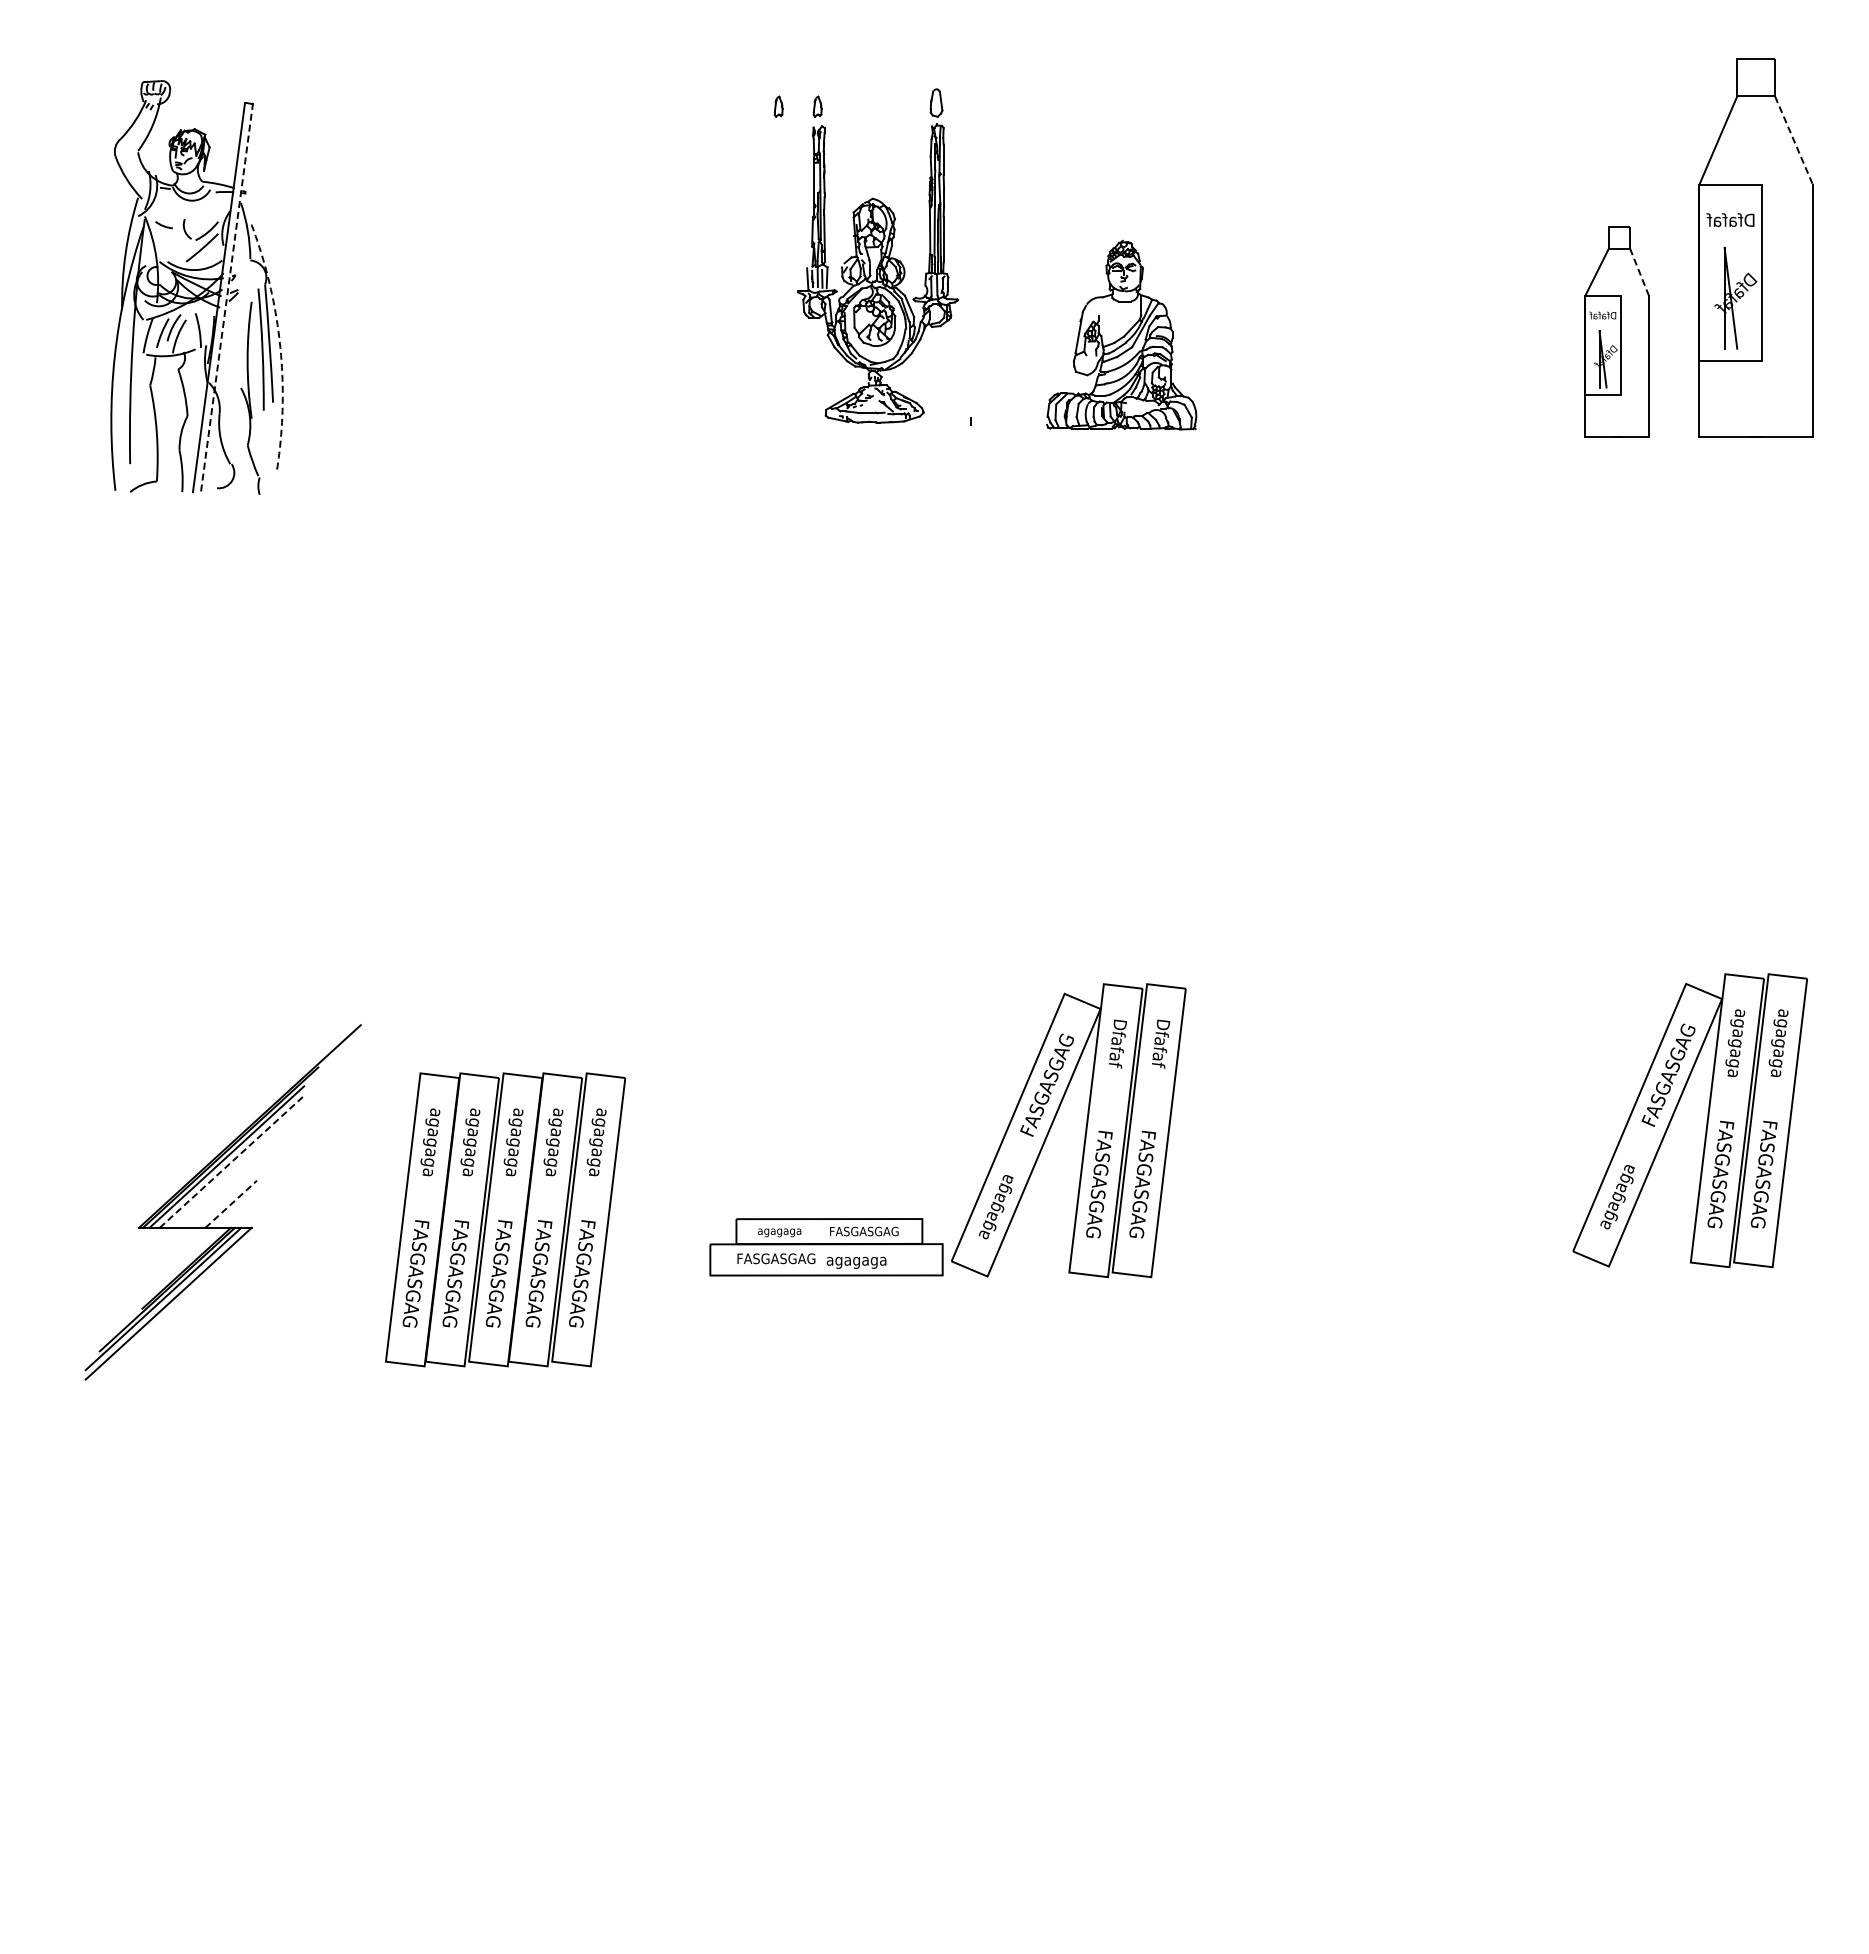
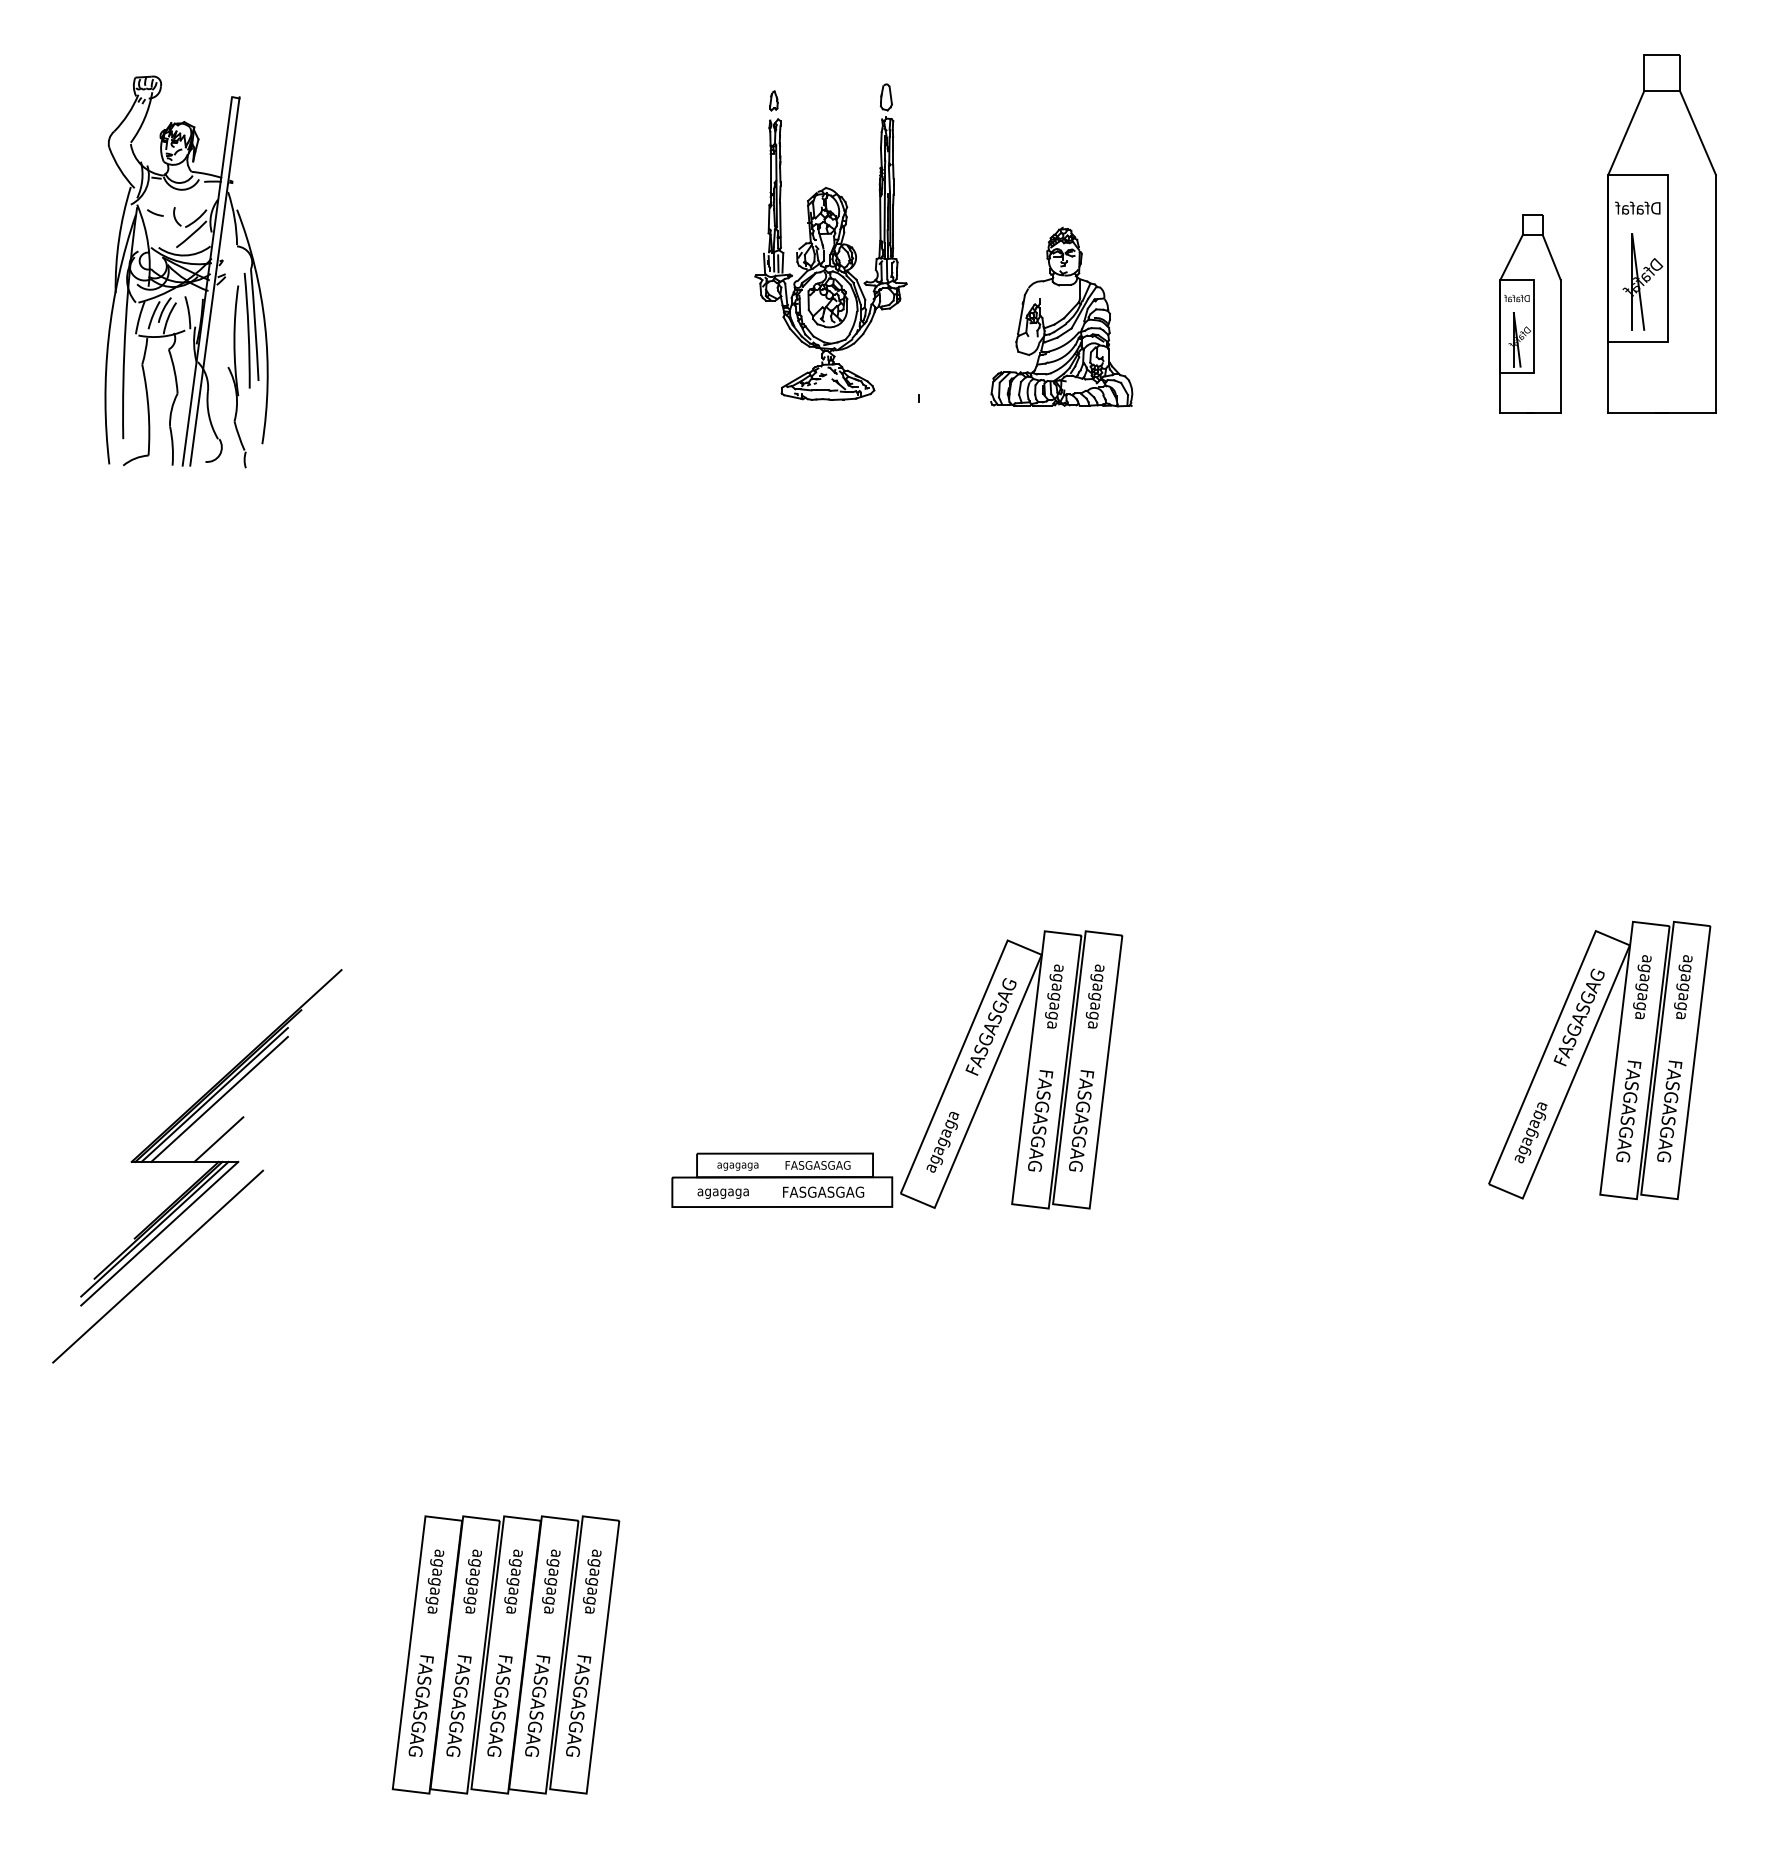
part: (778, 106) -> (736, 100), removed
line: (1794, 141) -> (1698, 133), dashed -> solid
line: (1639, 272) -> (1551, 257), dashed -> solid
line: (226, 298) -> (214, 282), dashed -> solid
arc: (280, 343) -> (265, 324), dashed -> solid
text: (1115, 1052) -> (1055, 995), Dfafaf -> agagaga
text: (1158, 1052) -> (1096, 995), Dfafaf -> agagaga
line: (231, 1161) -> (219, 1099), dashed -> solid
line: (231, 1204) -> (219, 1139), dashed -> solid
part: (505, 1219) -> (505, 1654), moved
text: (776, 1259) -> (734, 1191), FASGASGAG -> agagaga
text: (869, 1261) -> (822, 1193), agagaga -> FASGASGAG
line: (166, 1338) -> (157, 1266), added

